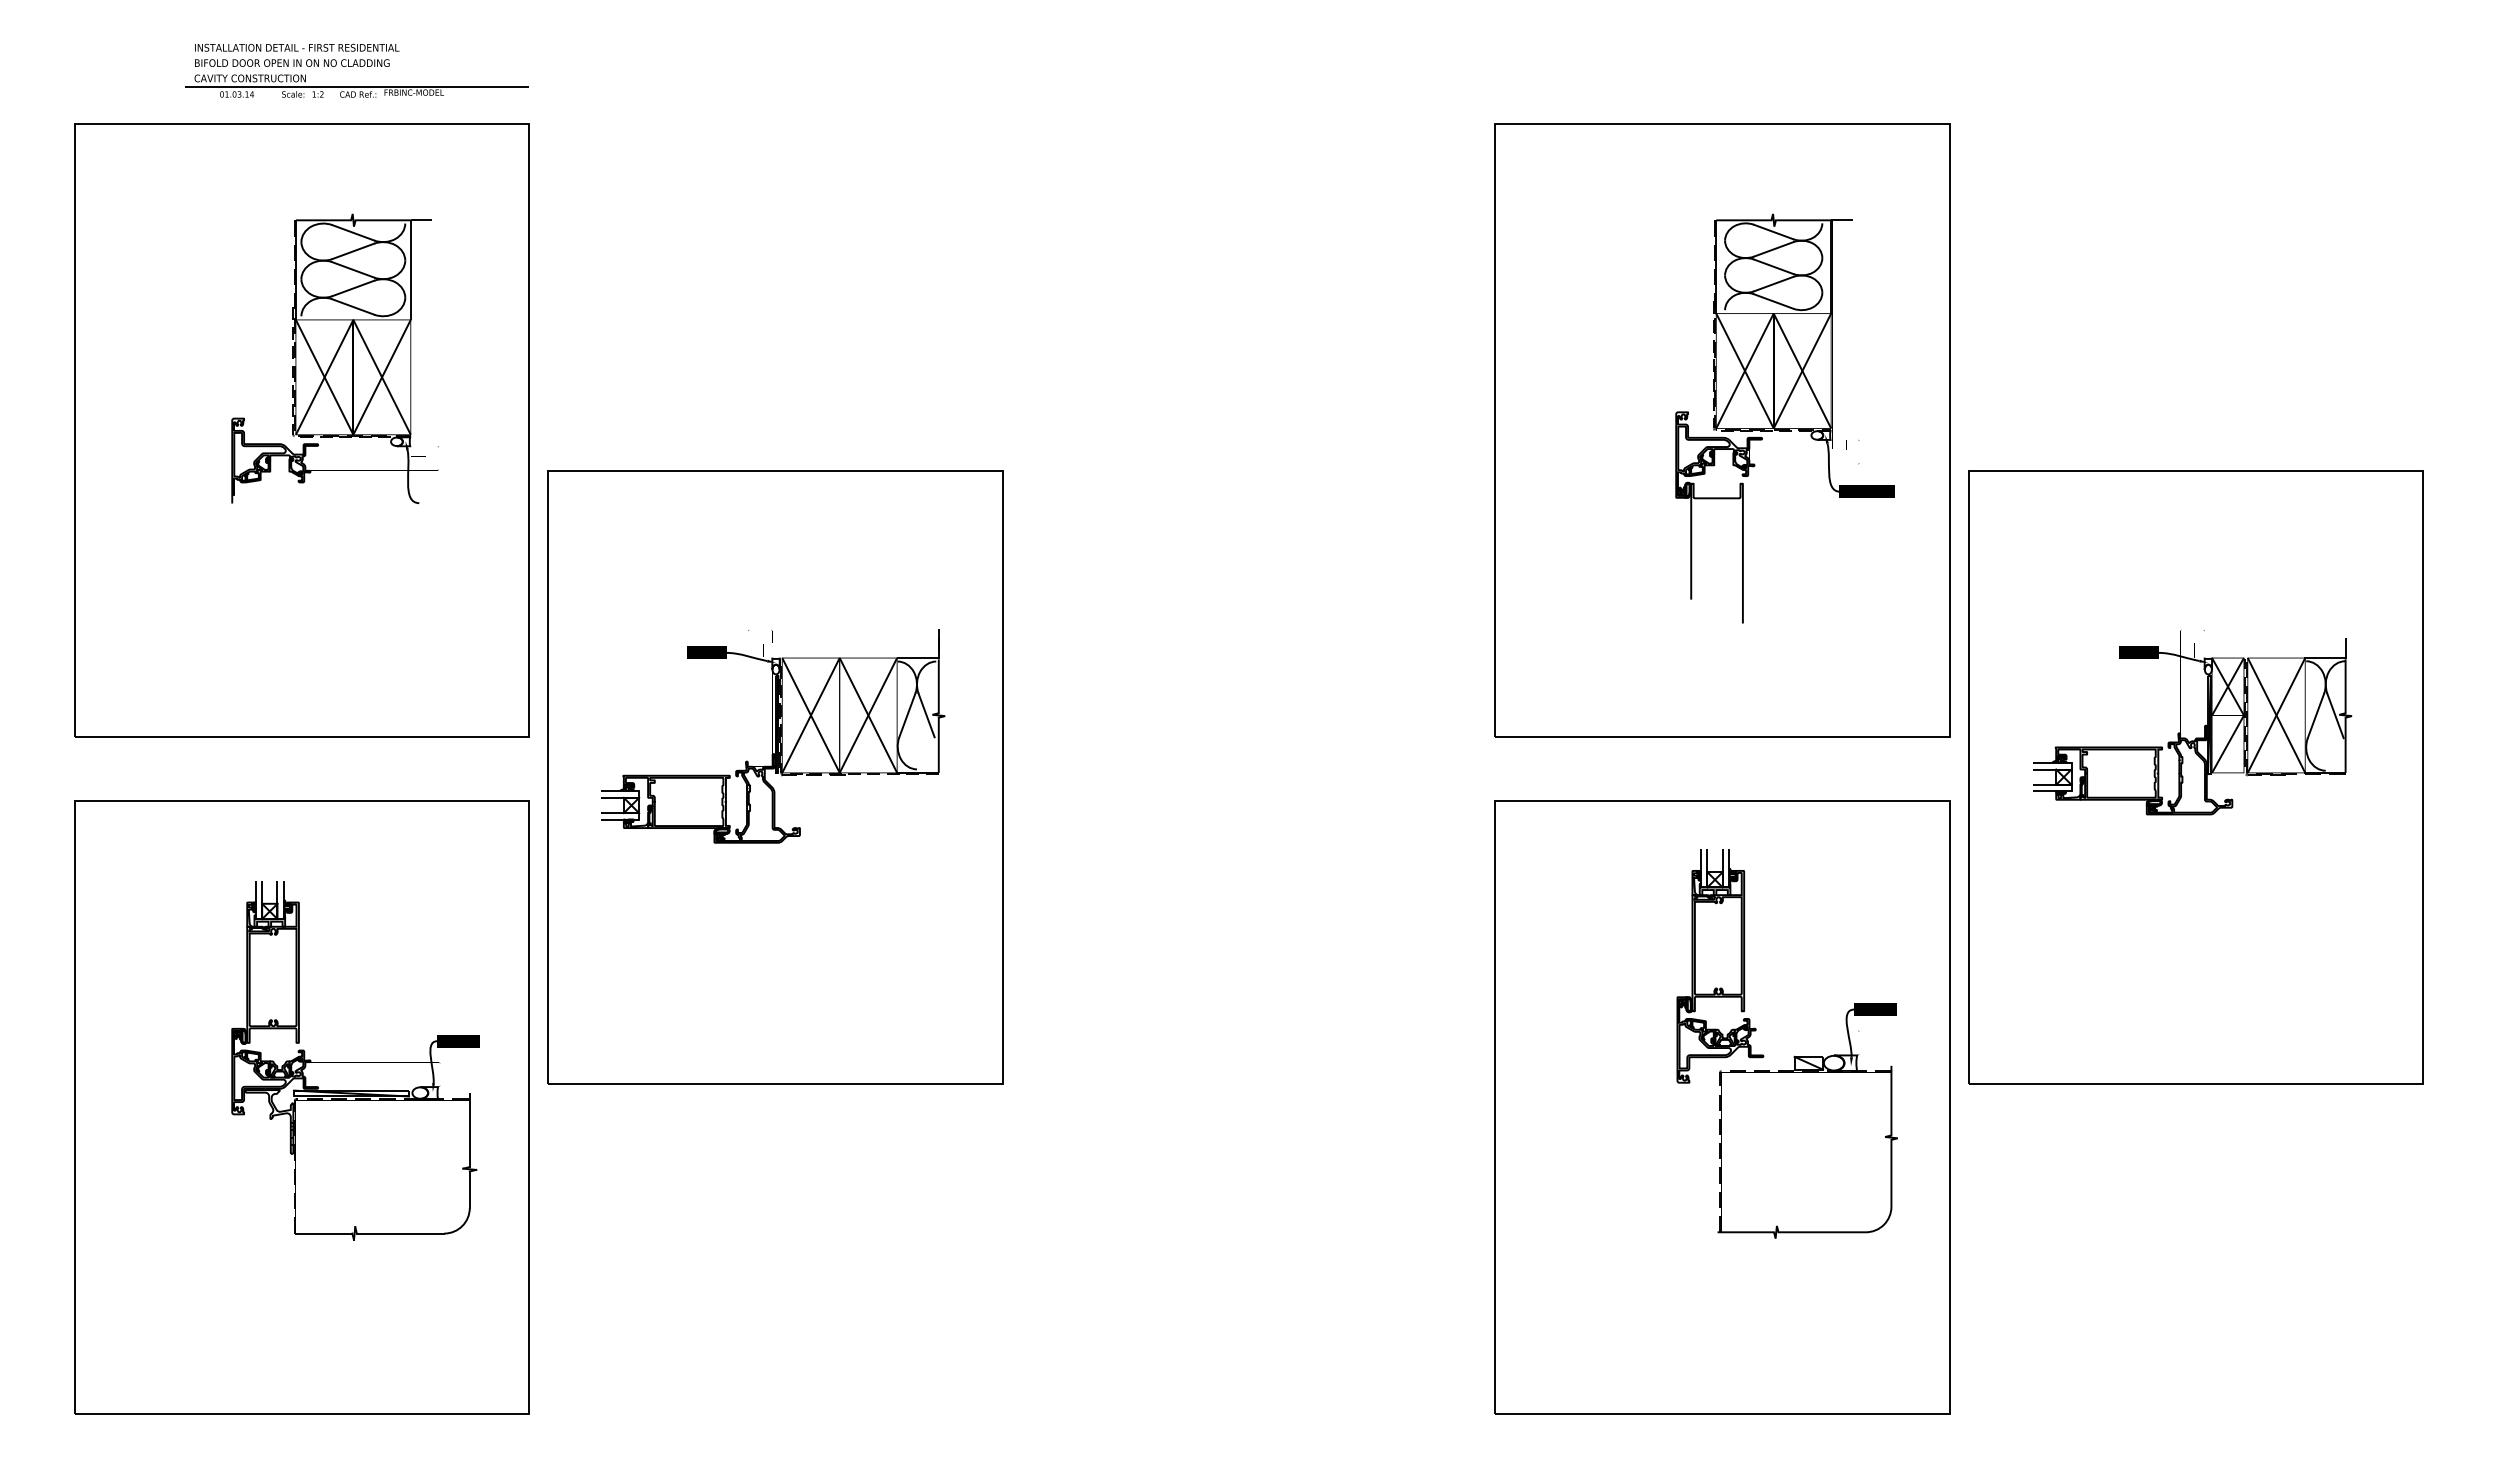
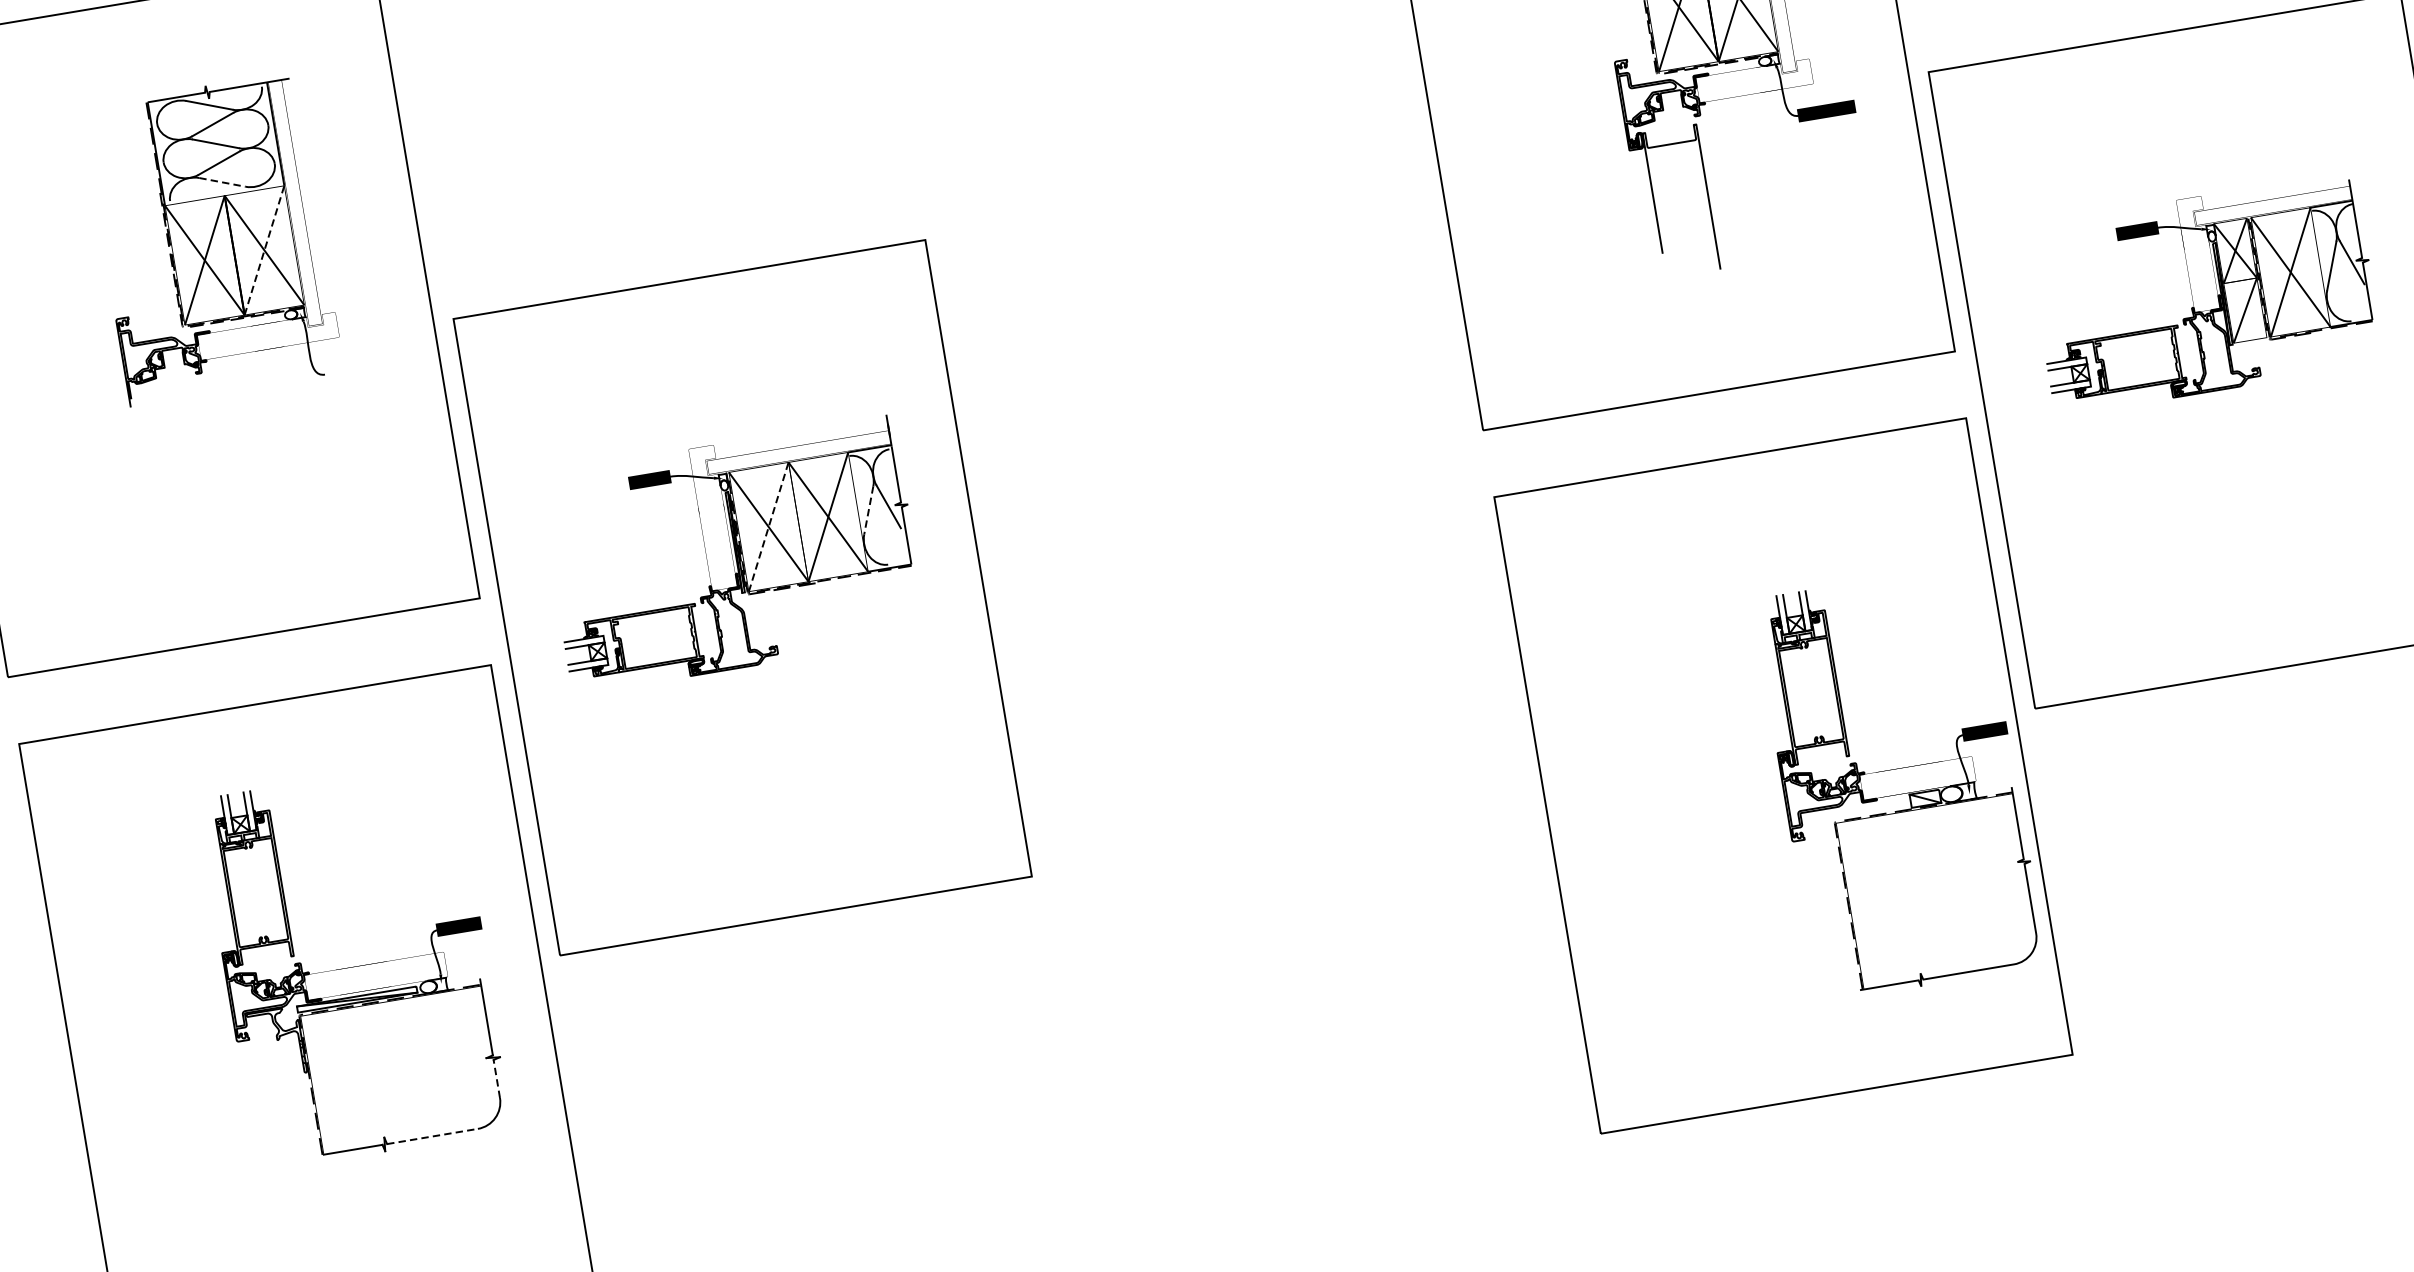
line: (353, 307) -> (222, 182), solid -> dashed
line: (382, 376) -> (264, 249), solid -> dashed
line: (811, 715) -> (769, 527), solid -> dashed
line: (907, 715) -> (868, 510), solid -> dashed
part: (1794, 1055) -> (1909, 793), moved
line: (469, 1189) -> (496, 1078), solid -> dashed
line: (400, 1233) -> (432, 1136), solid -> dashed

